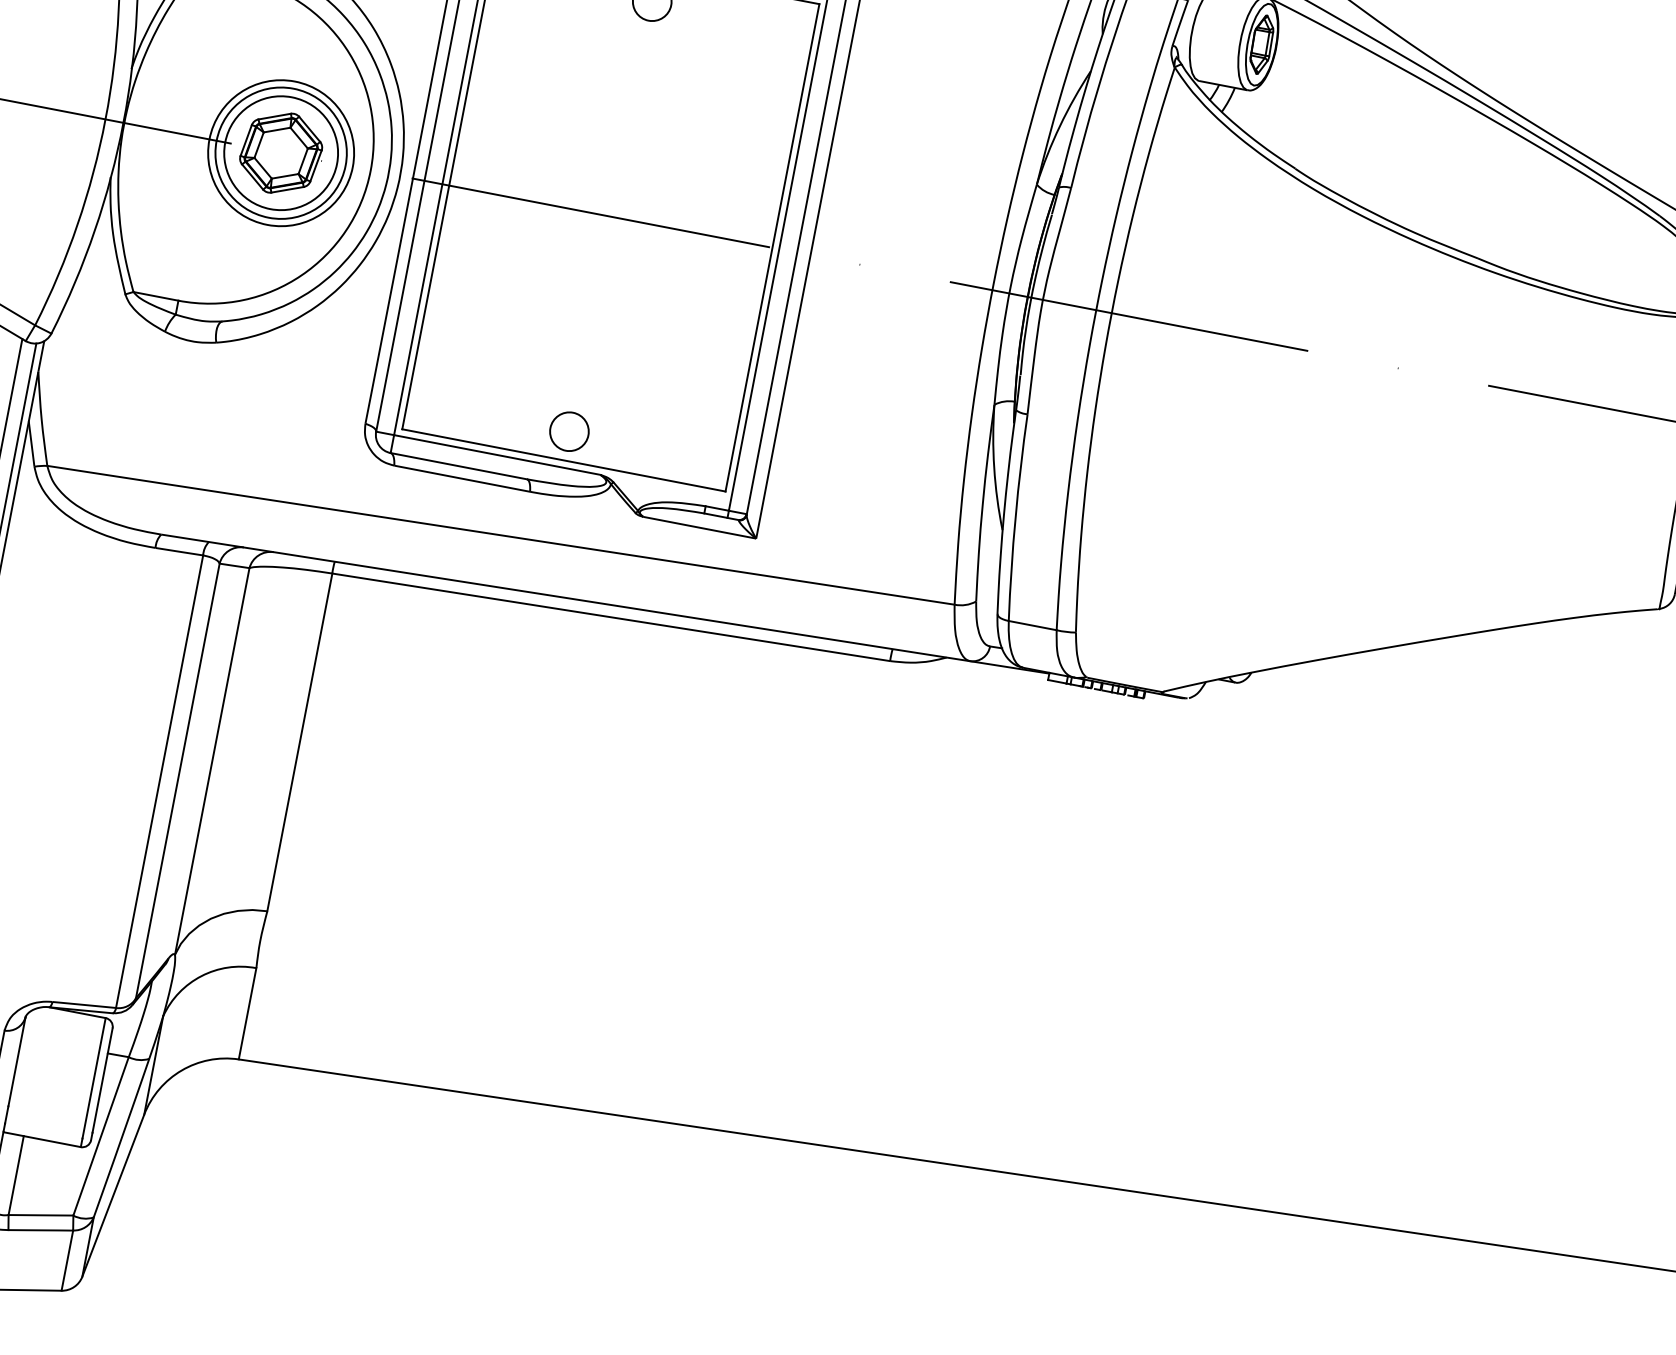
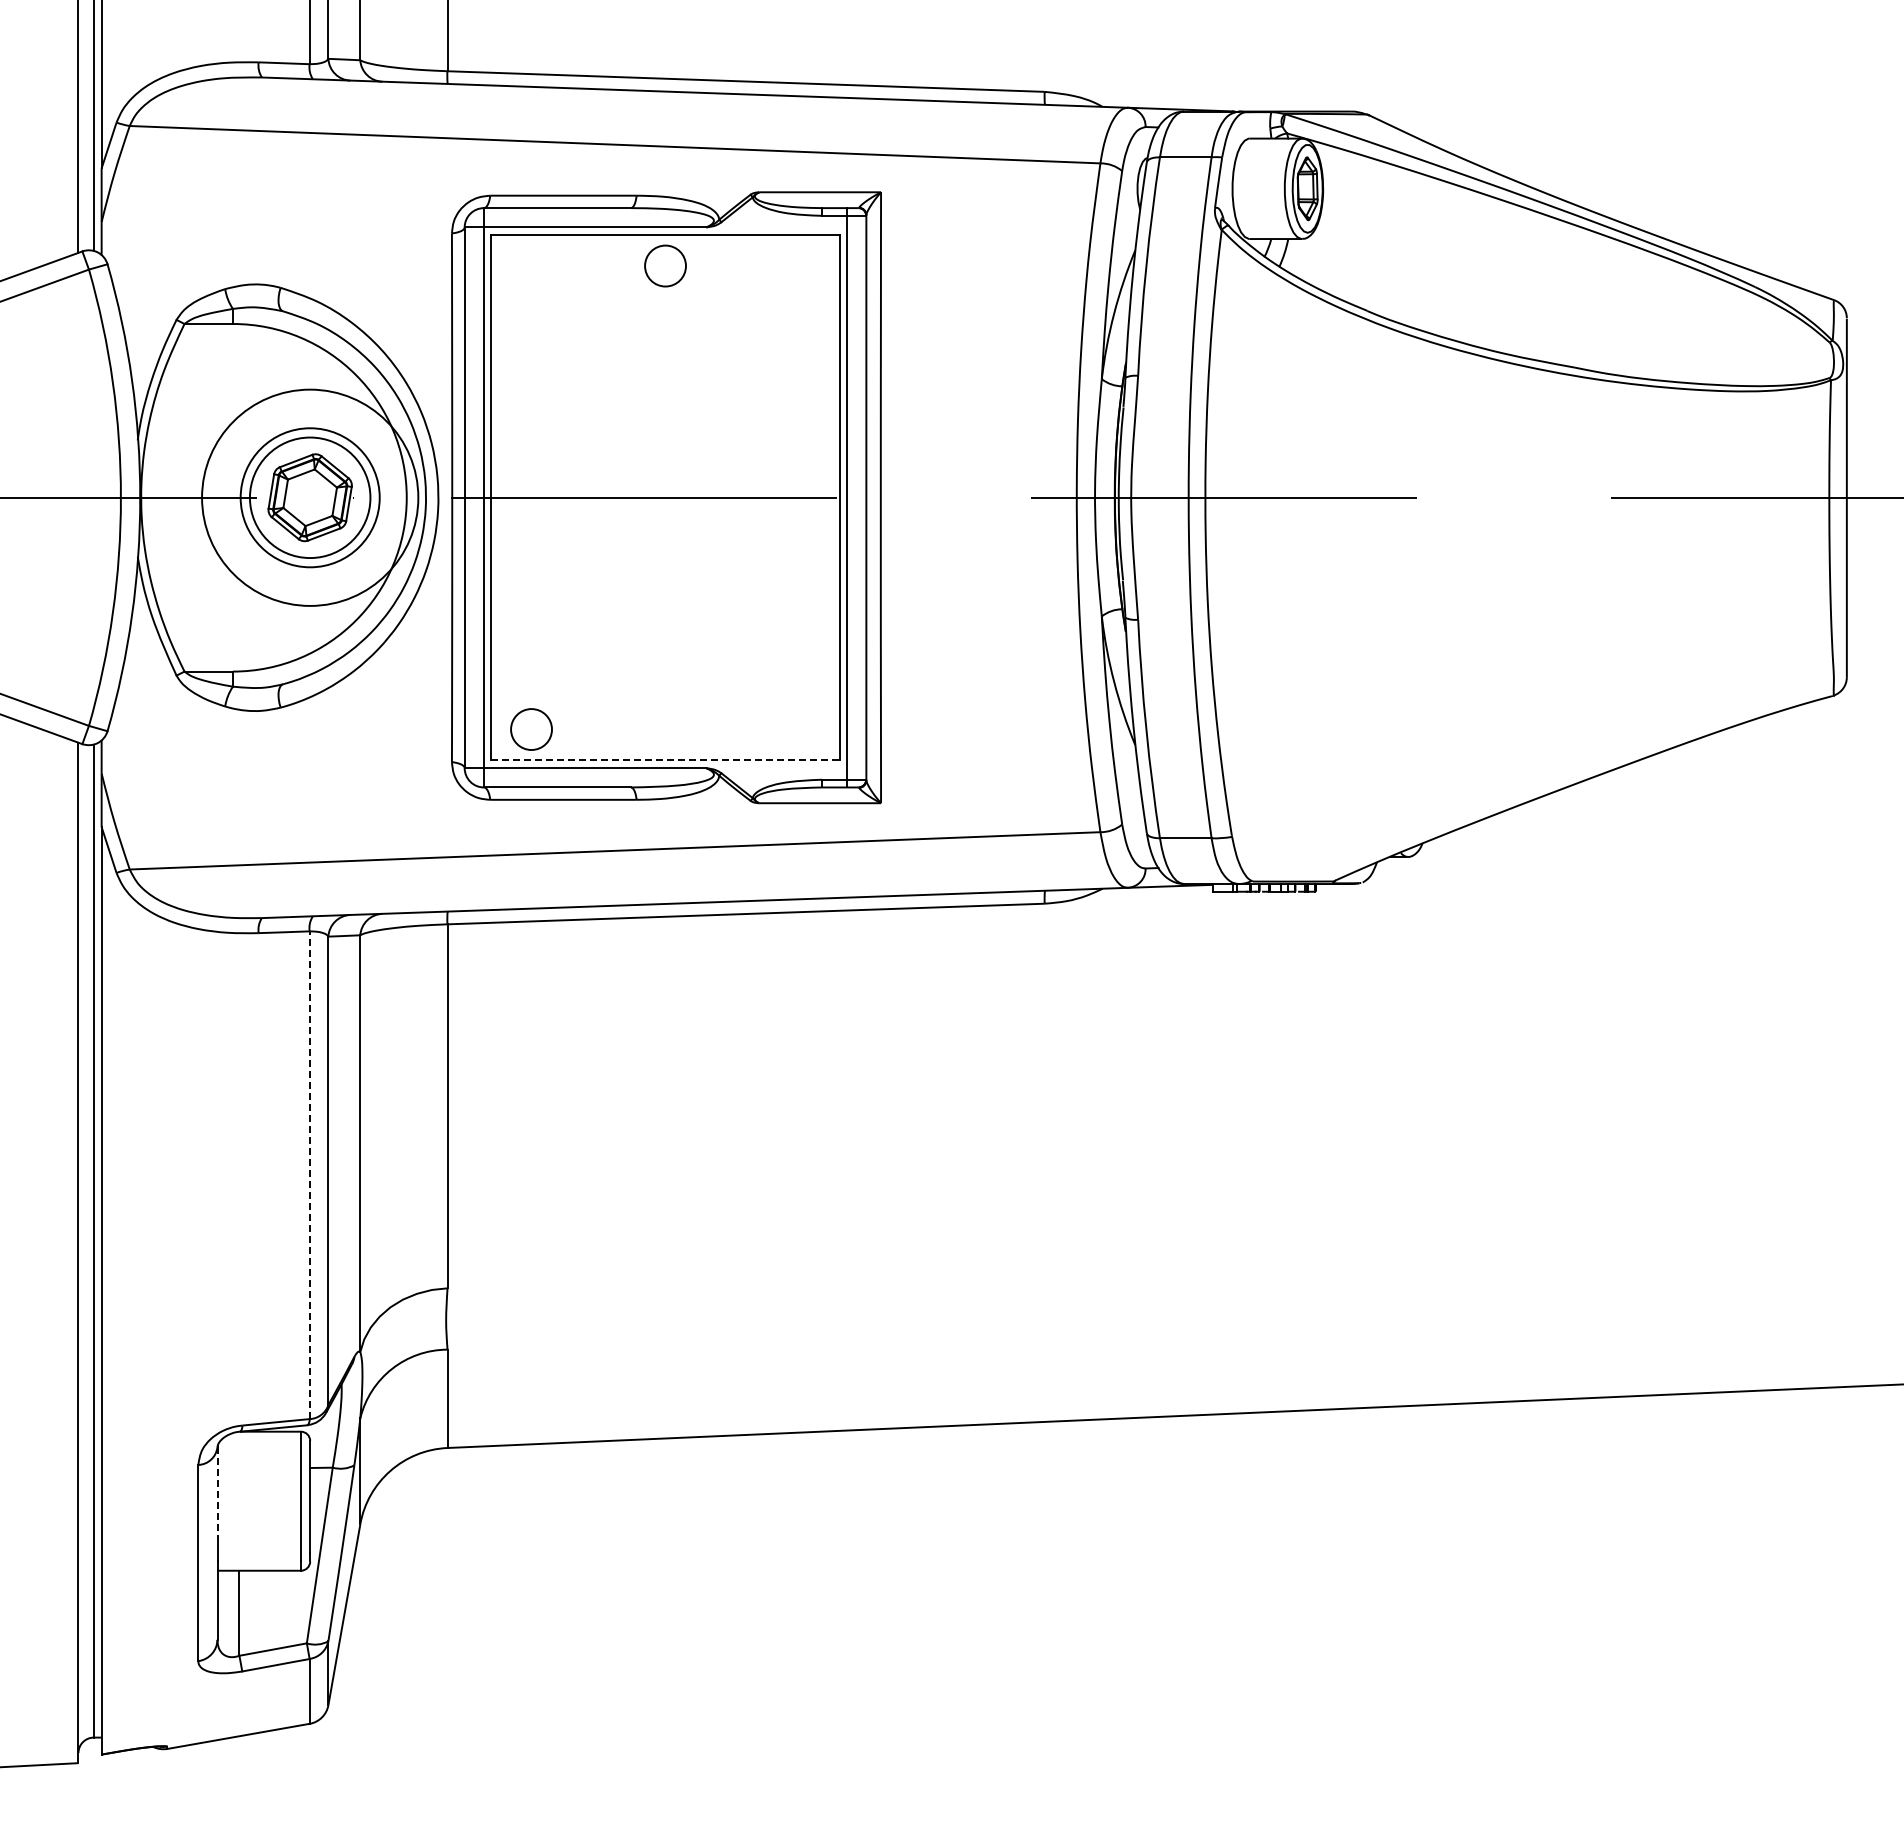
circle: (280, 152) -> (309, 497), size x1.4
circle: (569, 431) -> (531, 729), moved
line: (564, 460) -> (666, 760), solid -> dashed
line: (159, 781) -> (309, 1175), solid -> dashed
line: (16, 1062) -> (217, 1495), solid -> dashed

